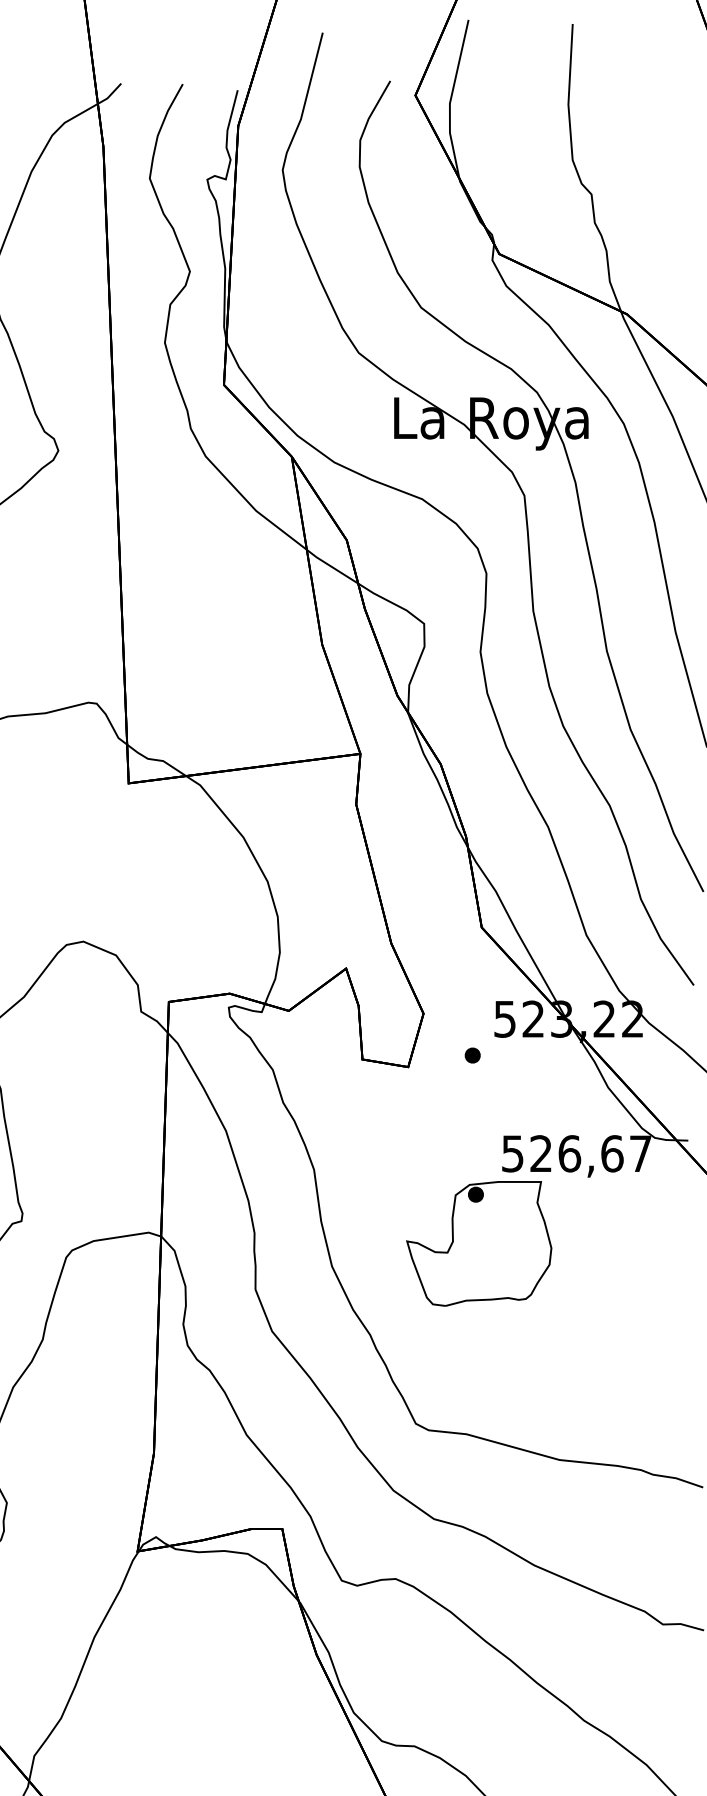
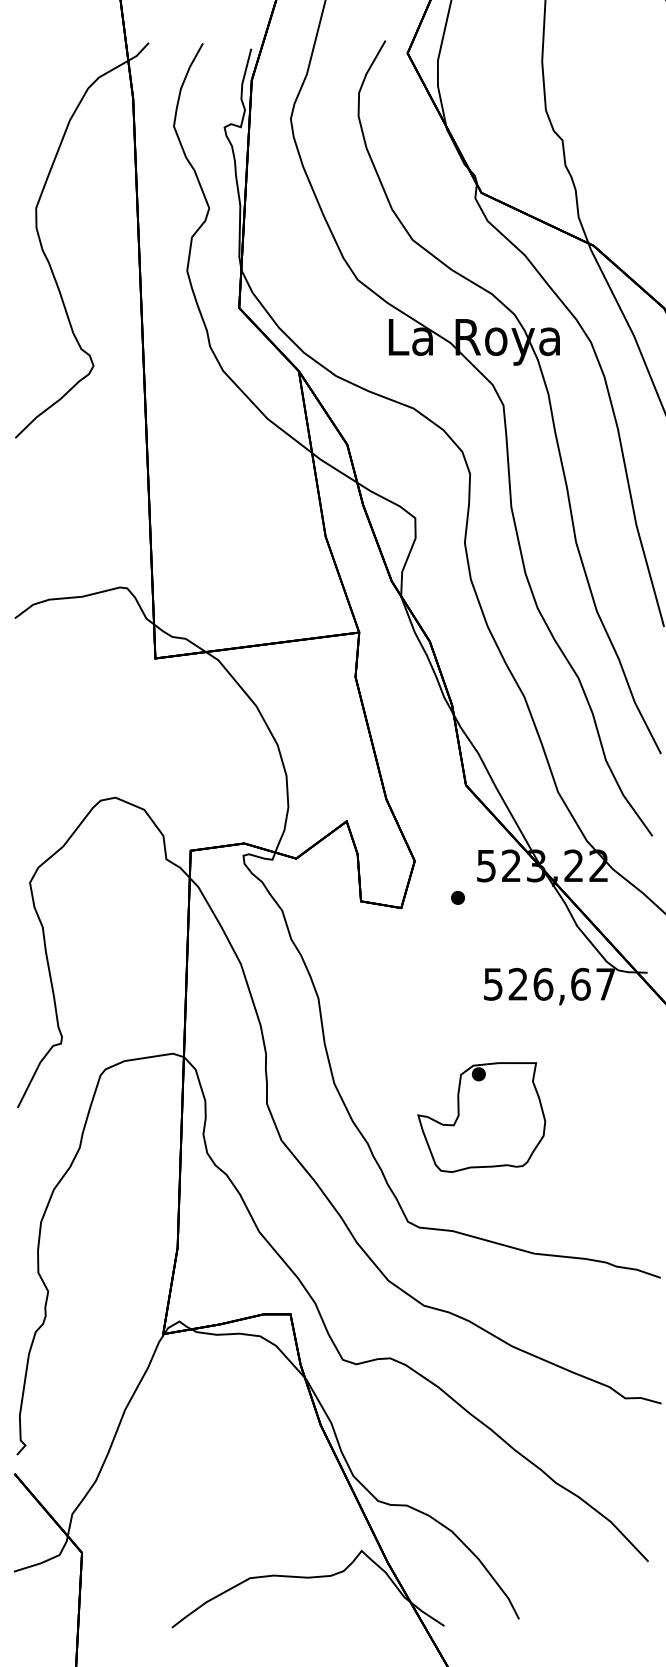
part: (478, 1243) -> (481, 1117), moved

